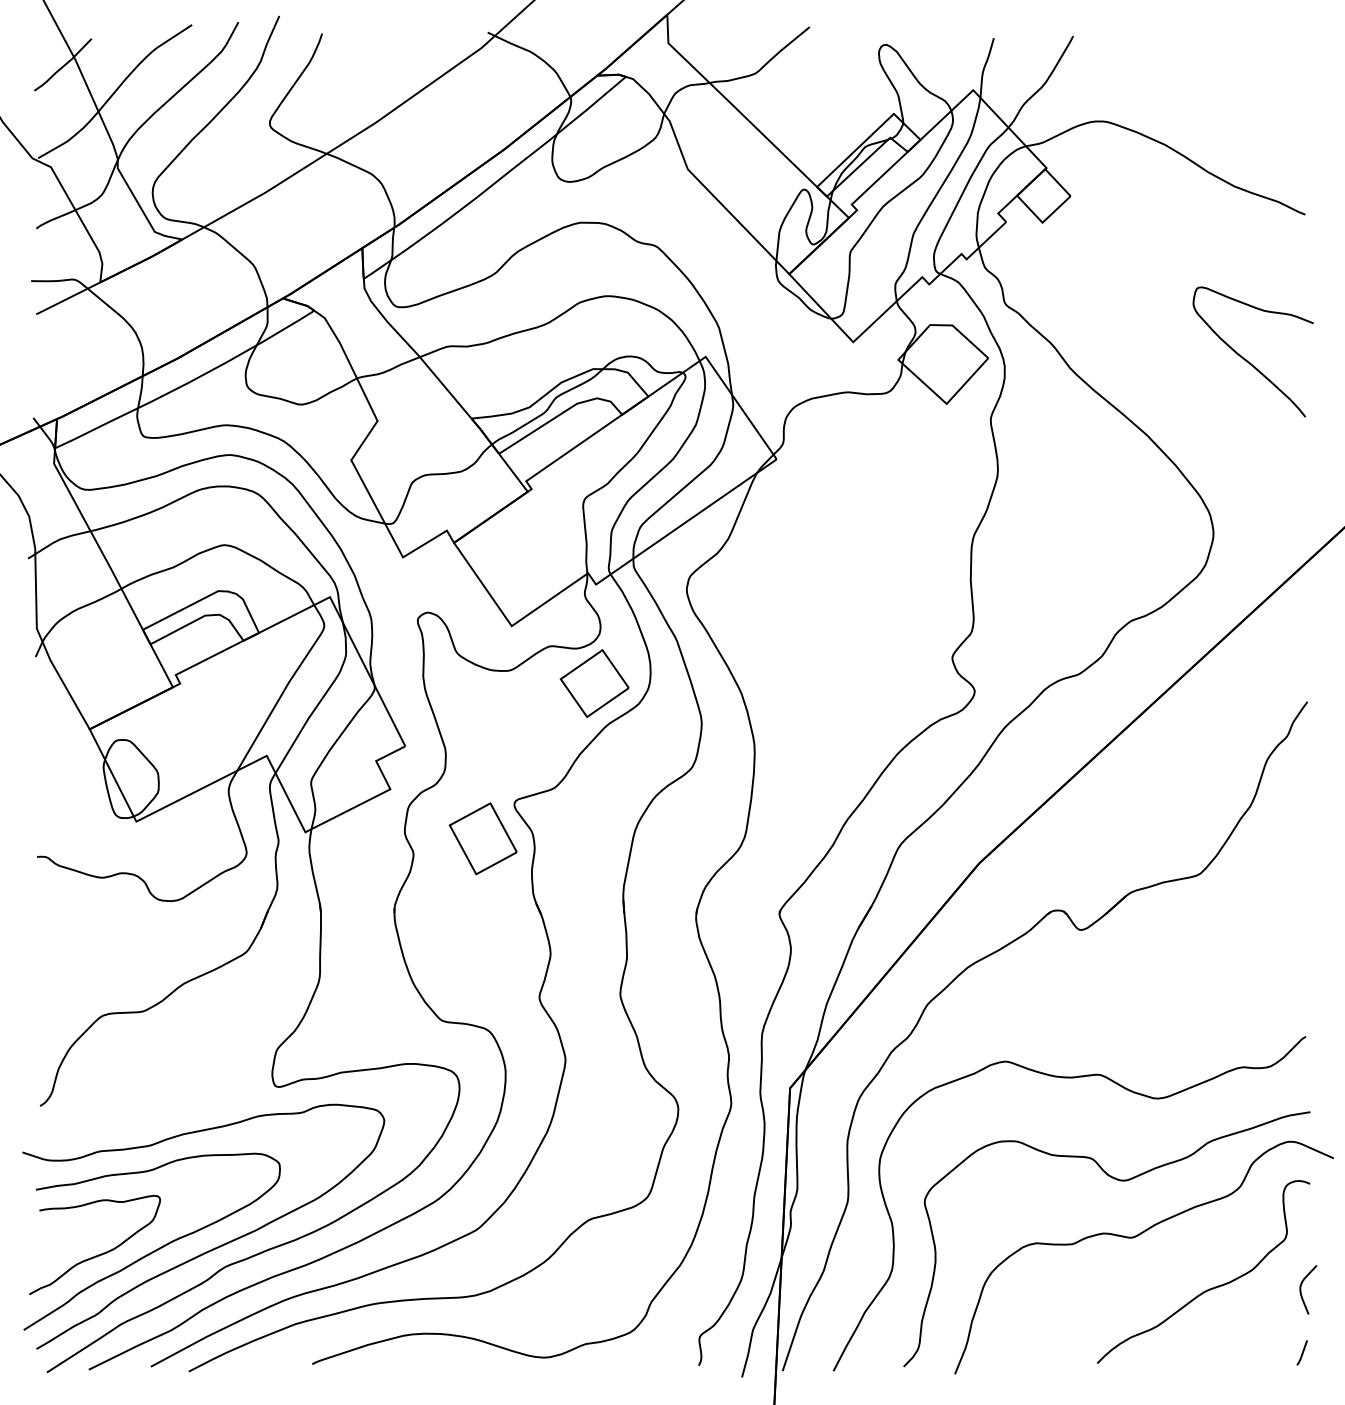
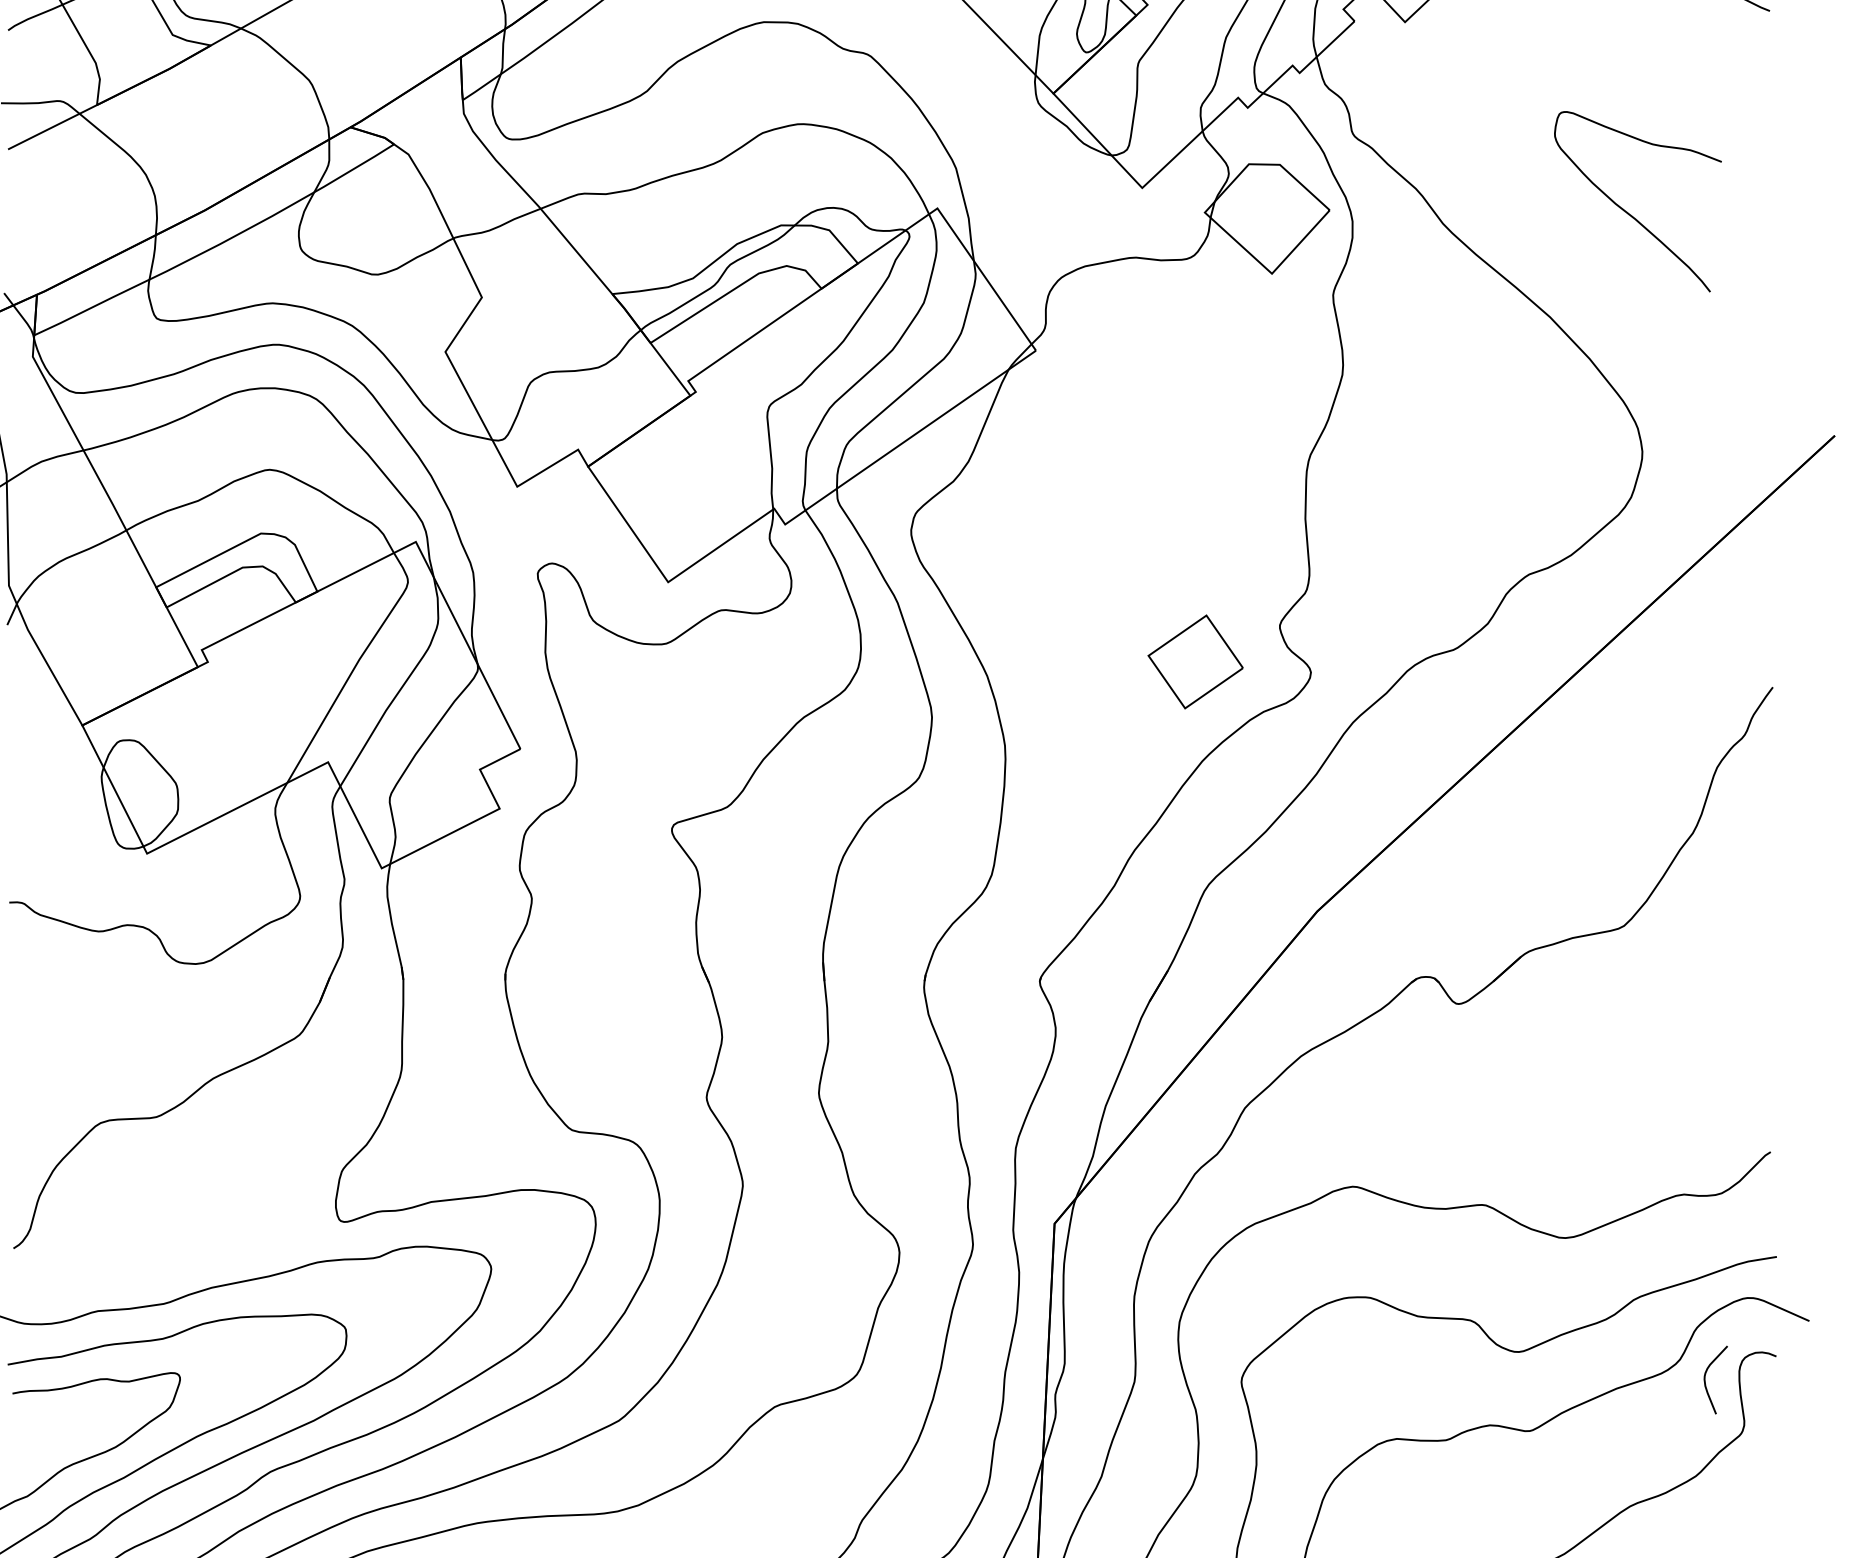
curve: (1245, 358) -> (1627, 210), moved
part: (594, 683) -> (1195, 661), moved
part: (482, 838) -> (627, 877), removed
curve: (1301, 1289) -> (1706, 1379), moved

